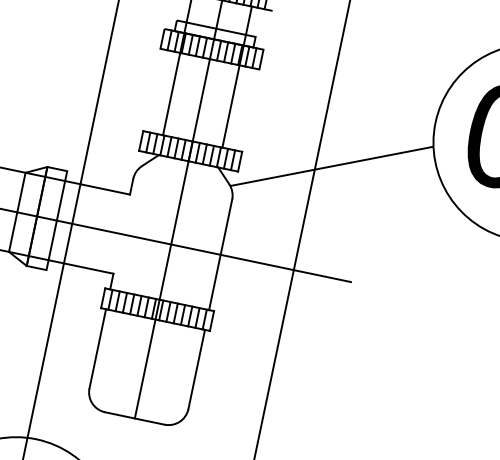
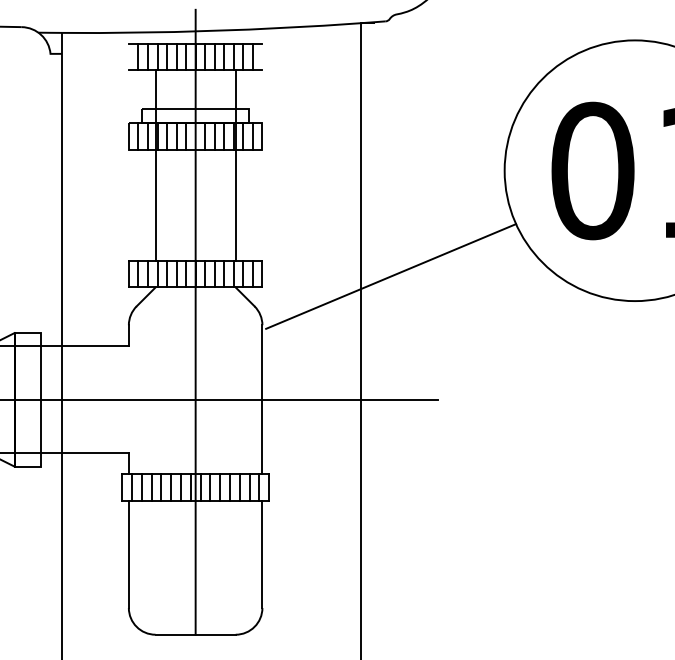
line: (331, 166) -> (391, 276), moved

